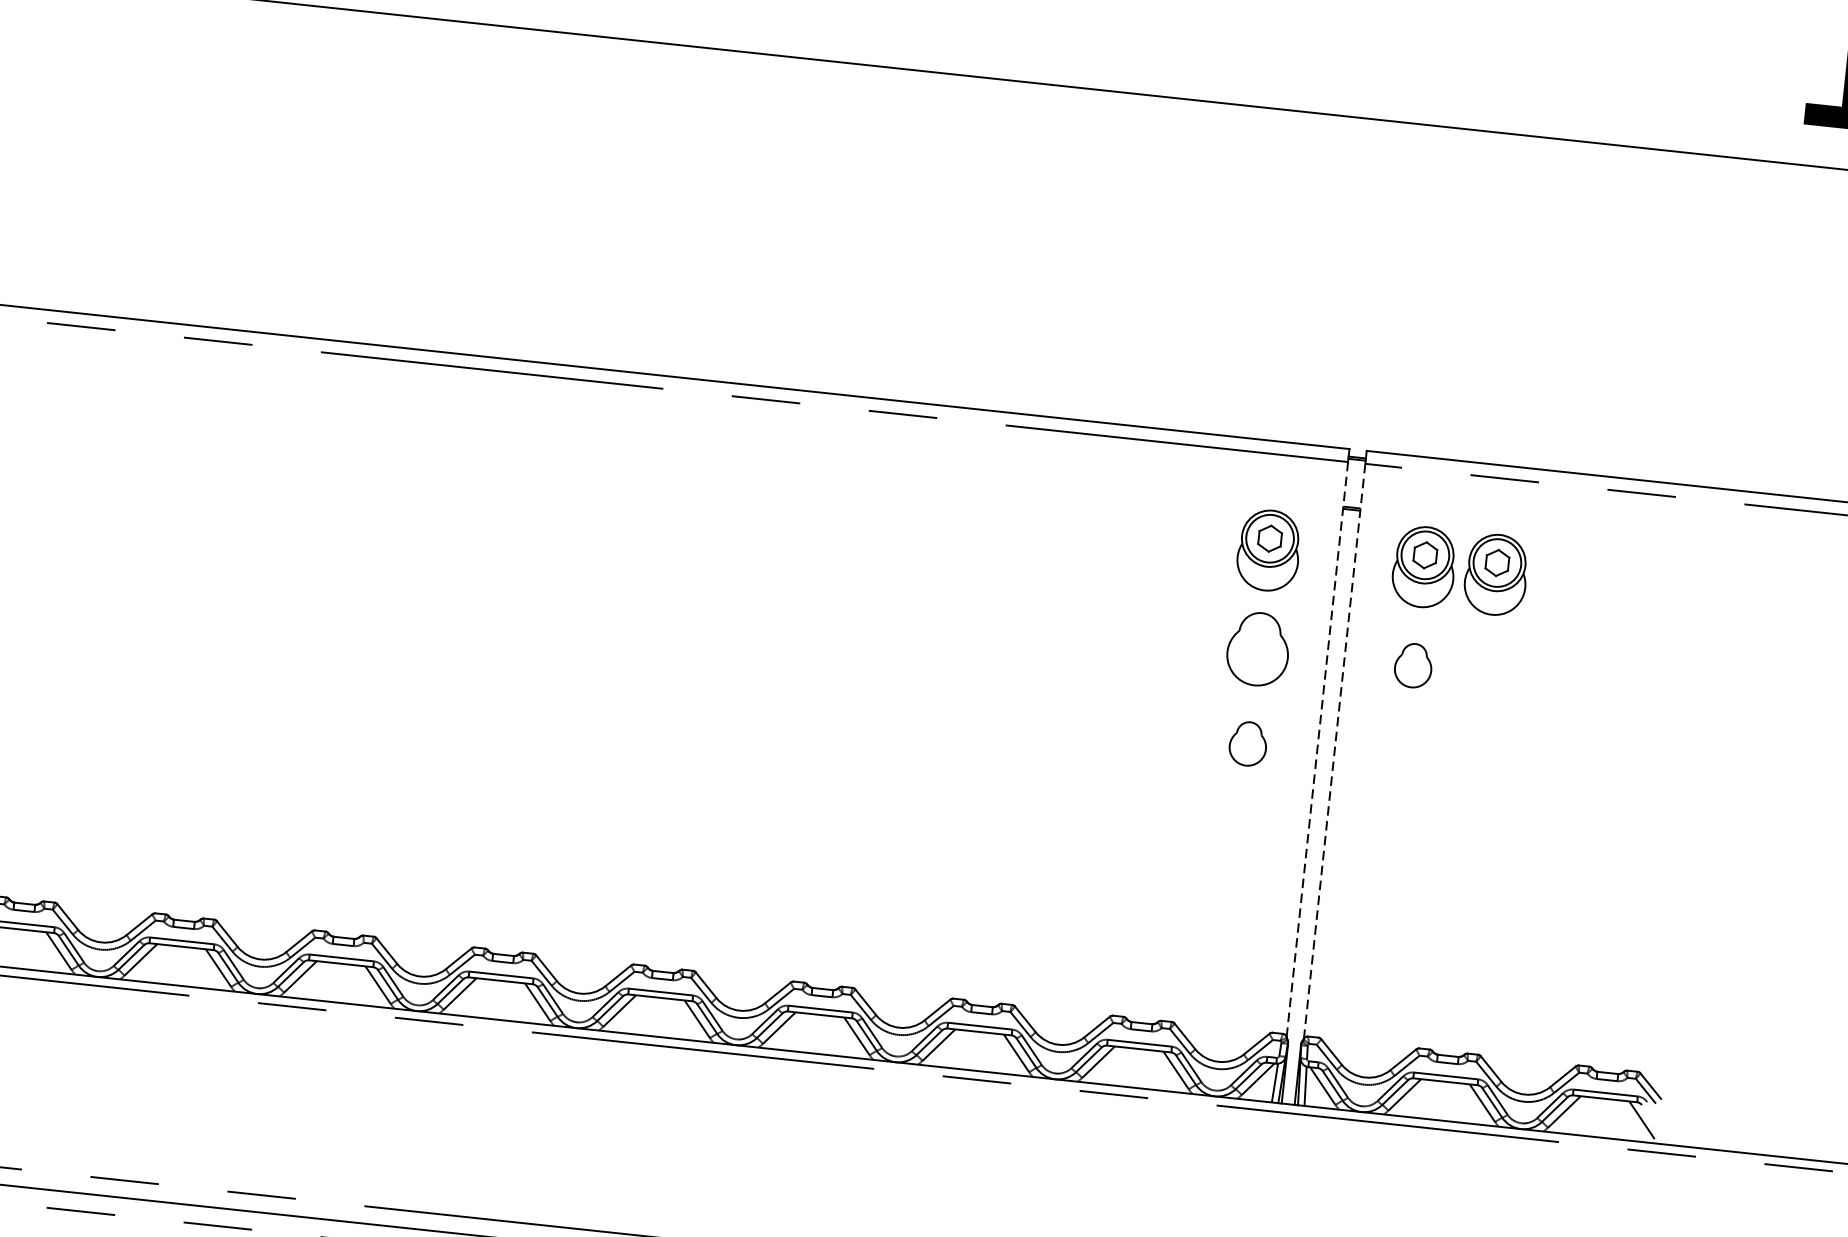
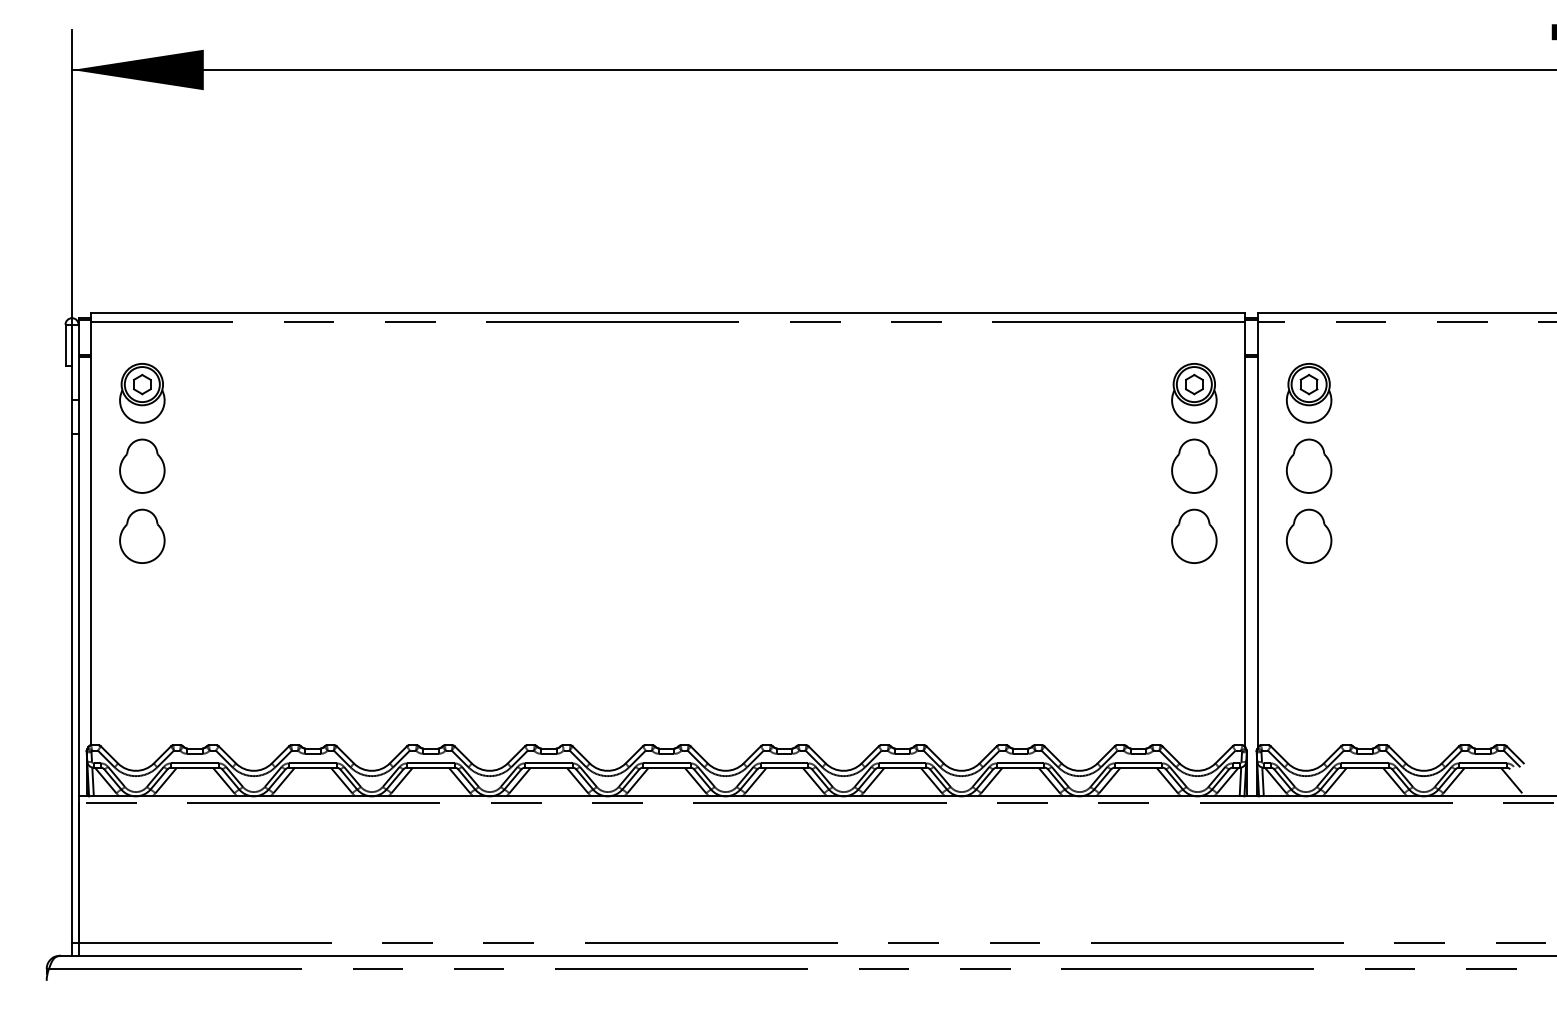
part: (1496, 575) -> (1362, 393), removed
part: (1412, 664) -> (1308, 465), size x1.67
part: (1248, 742) -> (1194, 535), size x1.67
line: (1317, 749) -> (1245, 534), dashed -> solid
line: (1335, 752) -> (1258, 535), dashed -> solid
part: (1402, 759) -> (1308, 535), added

